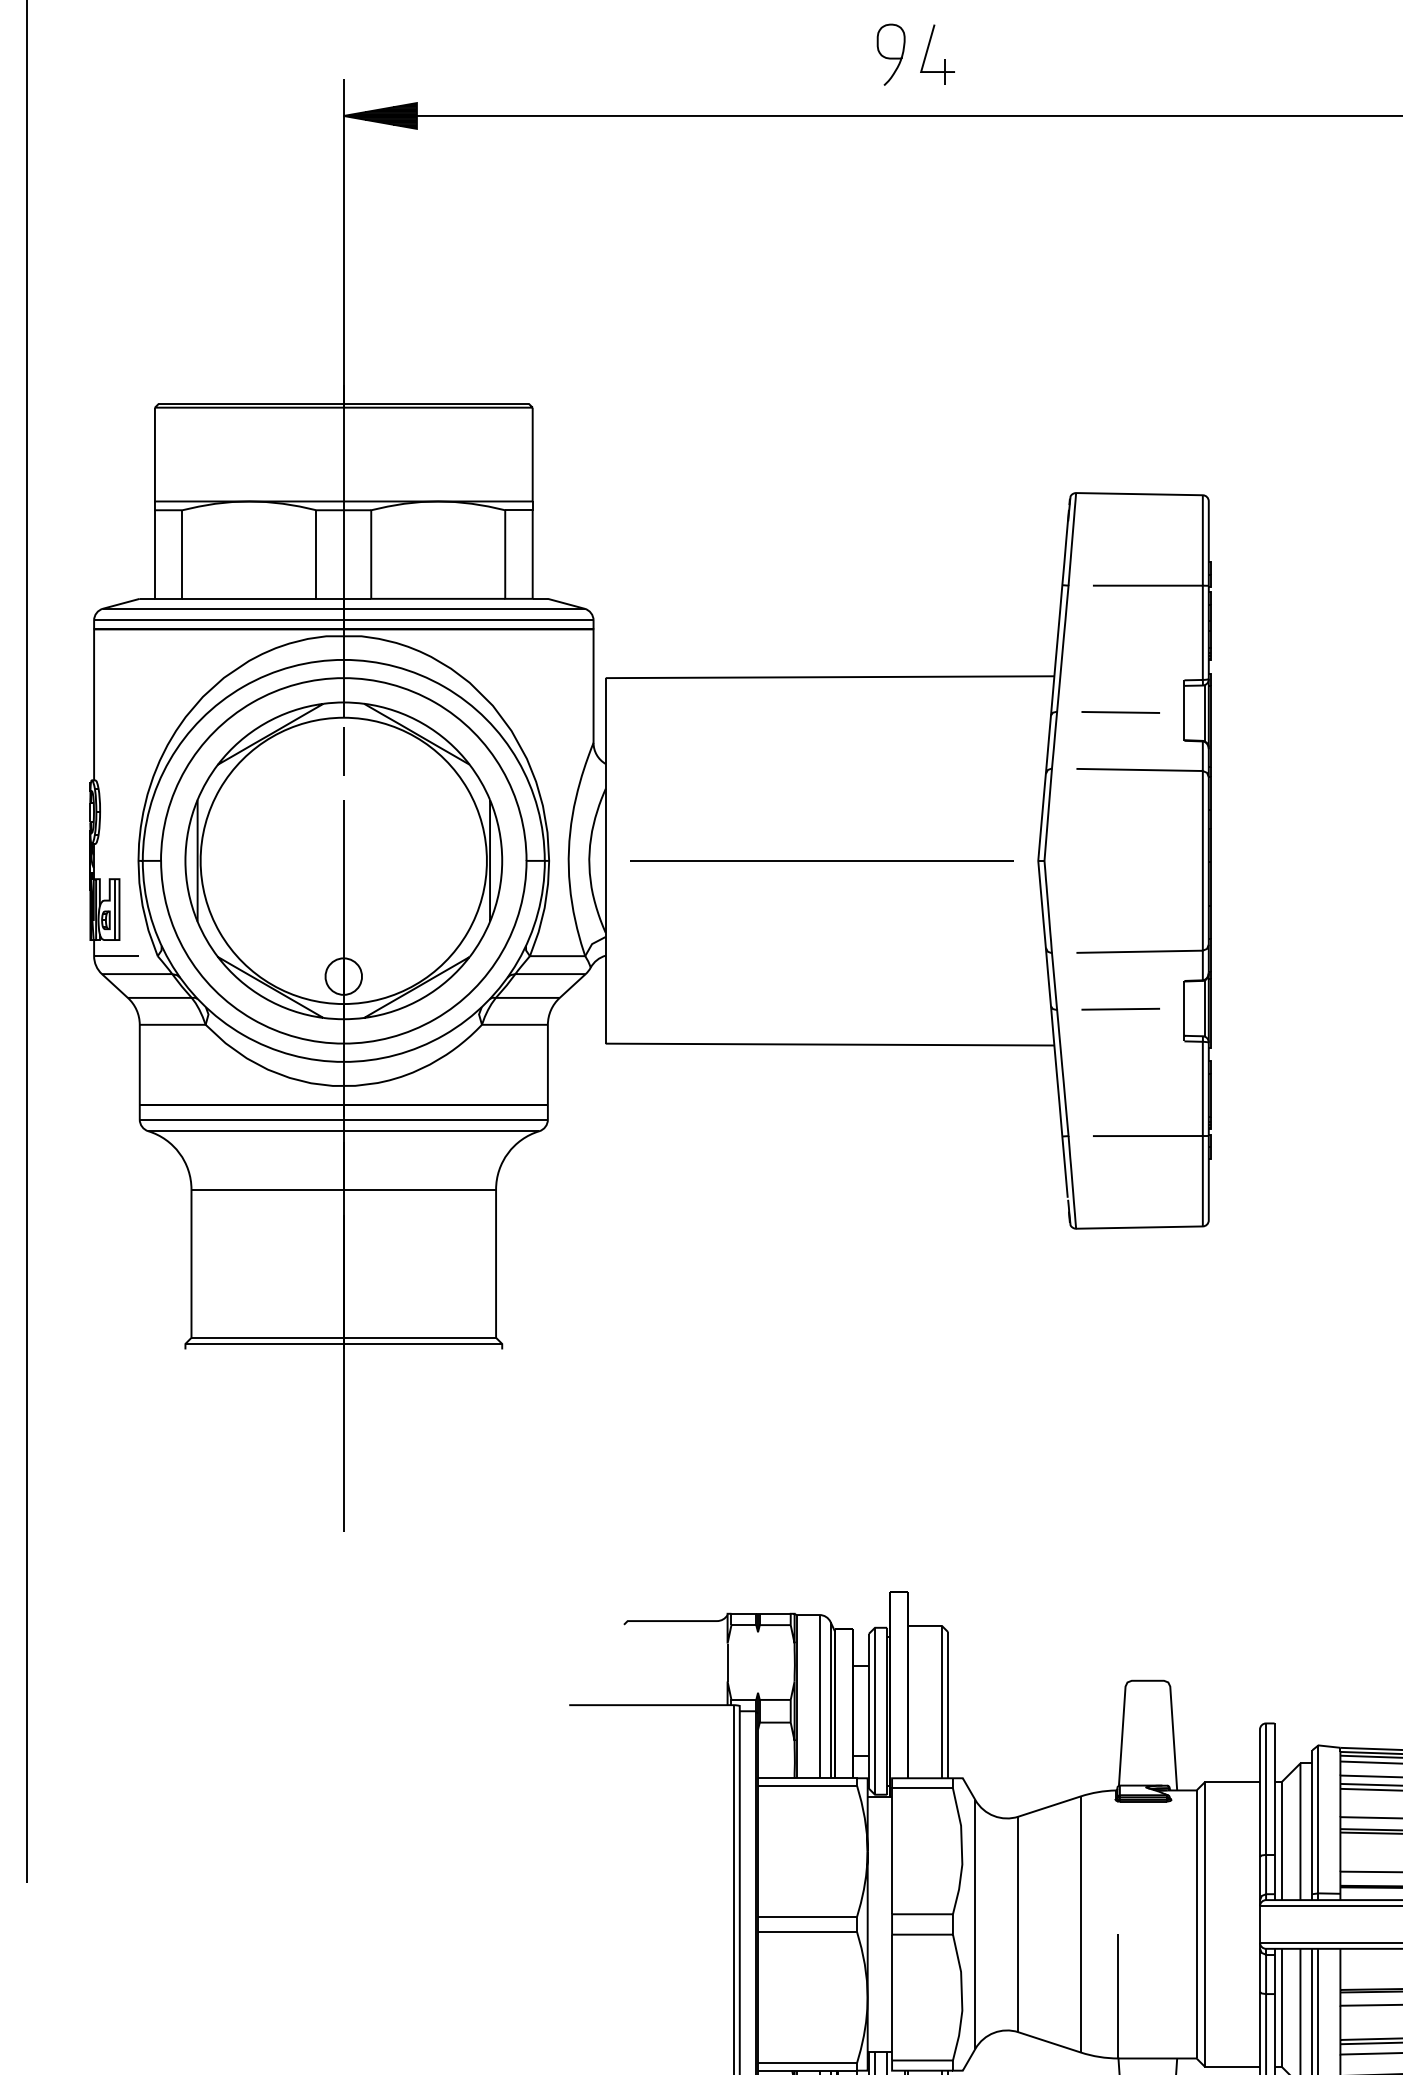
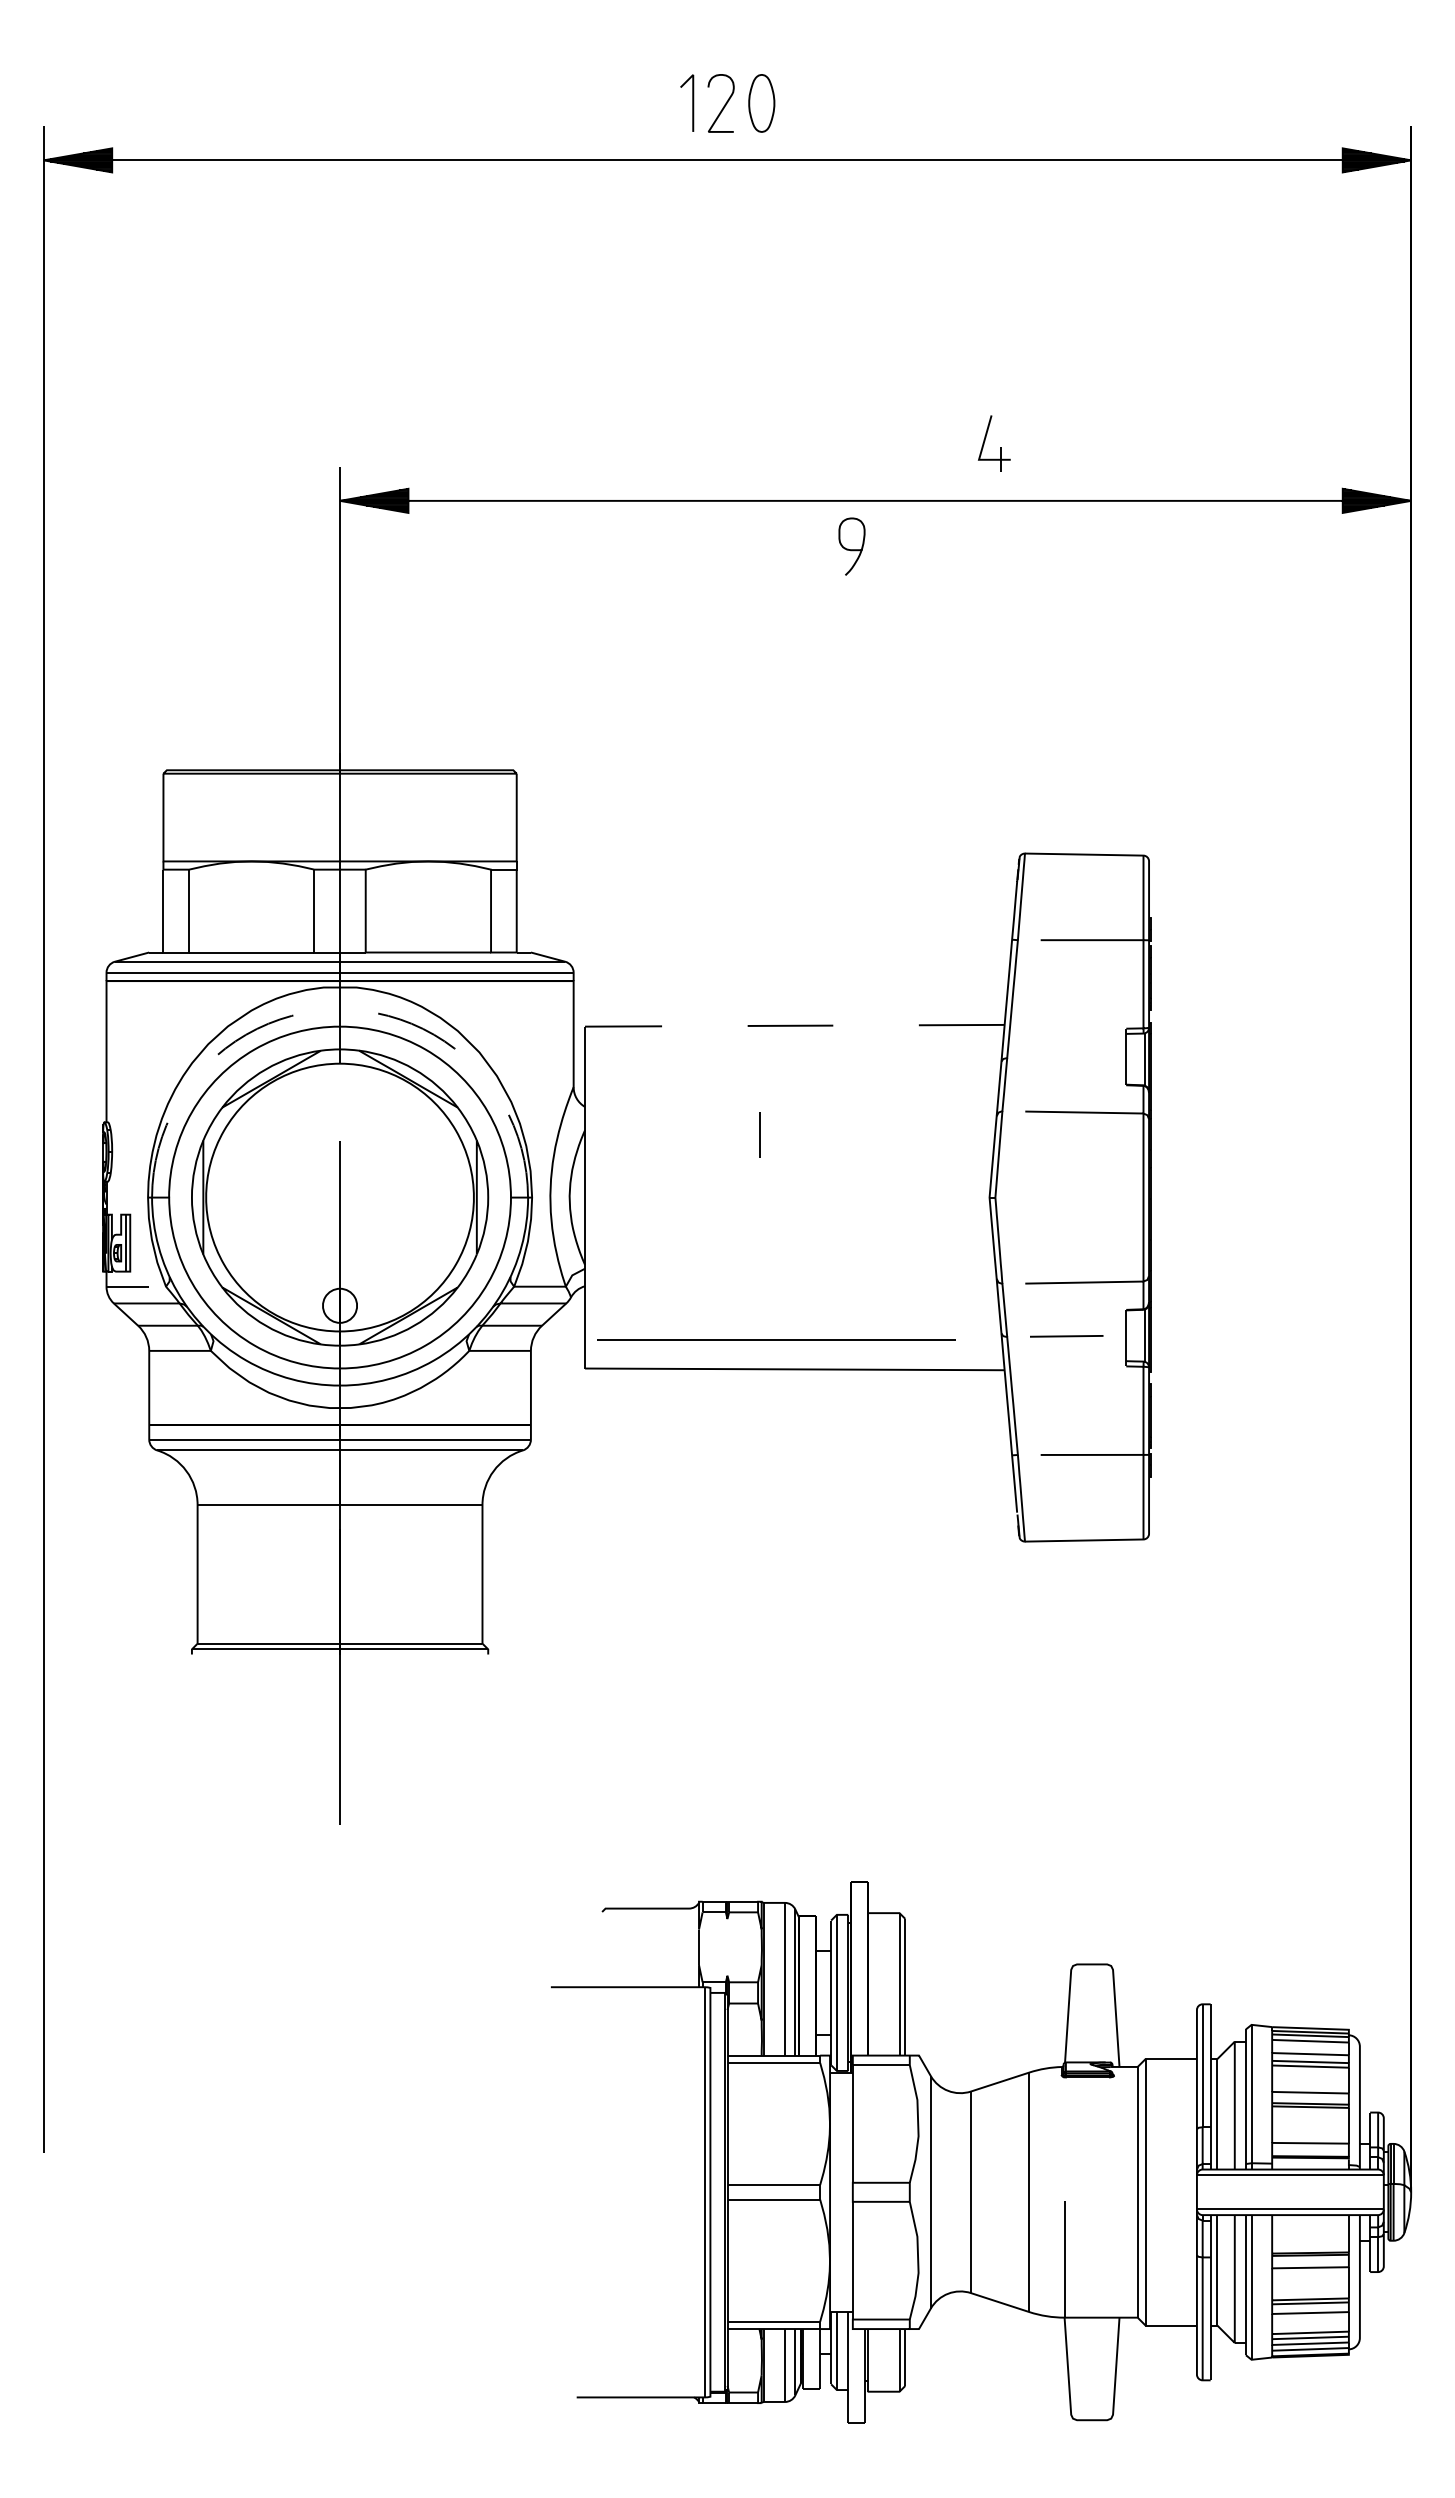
curve: (890, 57) -> (851, 549), moved
part: (944, 58) -> (1000, 447), moved
arc: (344, 659) -> (340, 1009), solid -> dashed
line: (829, 676) -> (794, 1025), solid -> dashed
line: (1120, 712) -> (1066, 1058), removed
line: (343, 750) -> (759, 1134), moved
line: (822, 860) -> (776, 1339), moved

